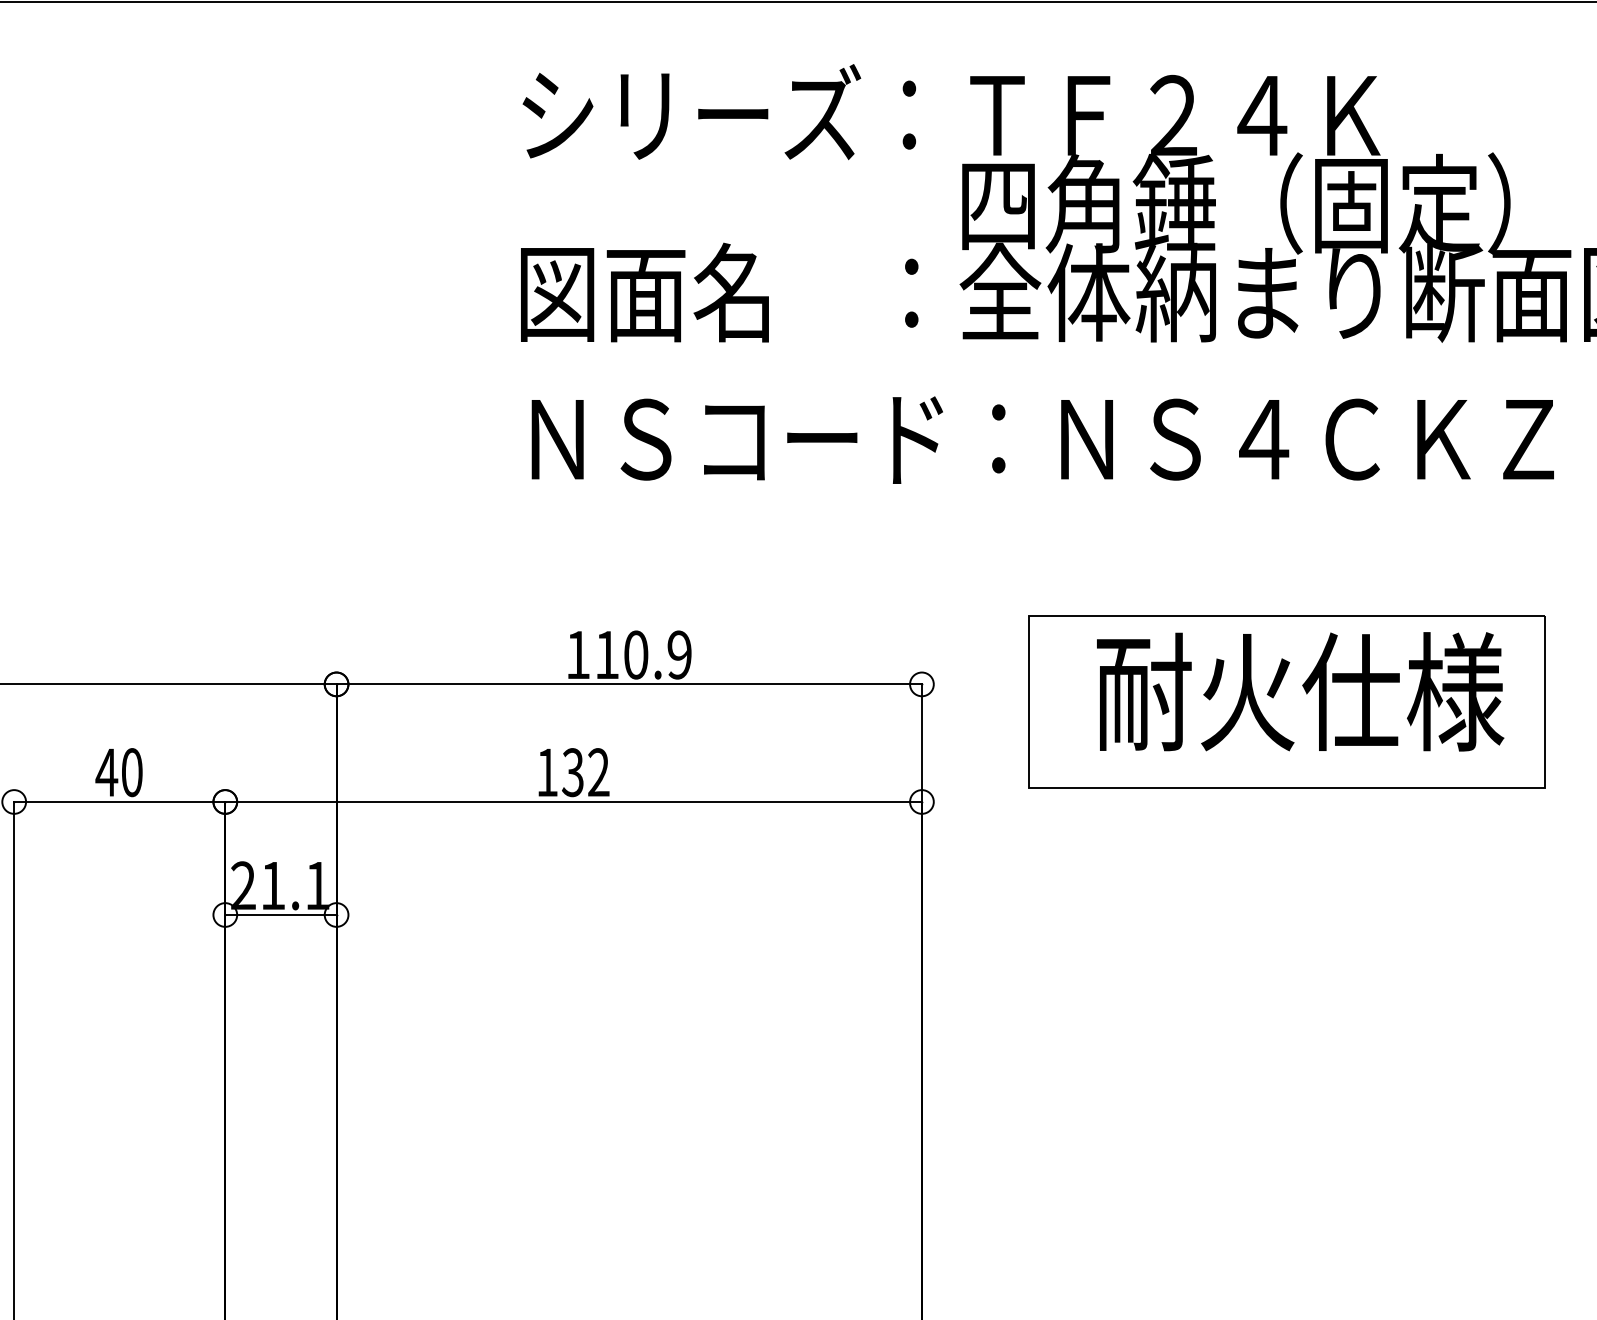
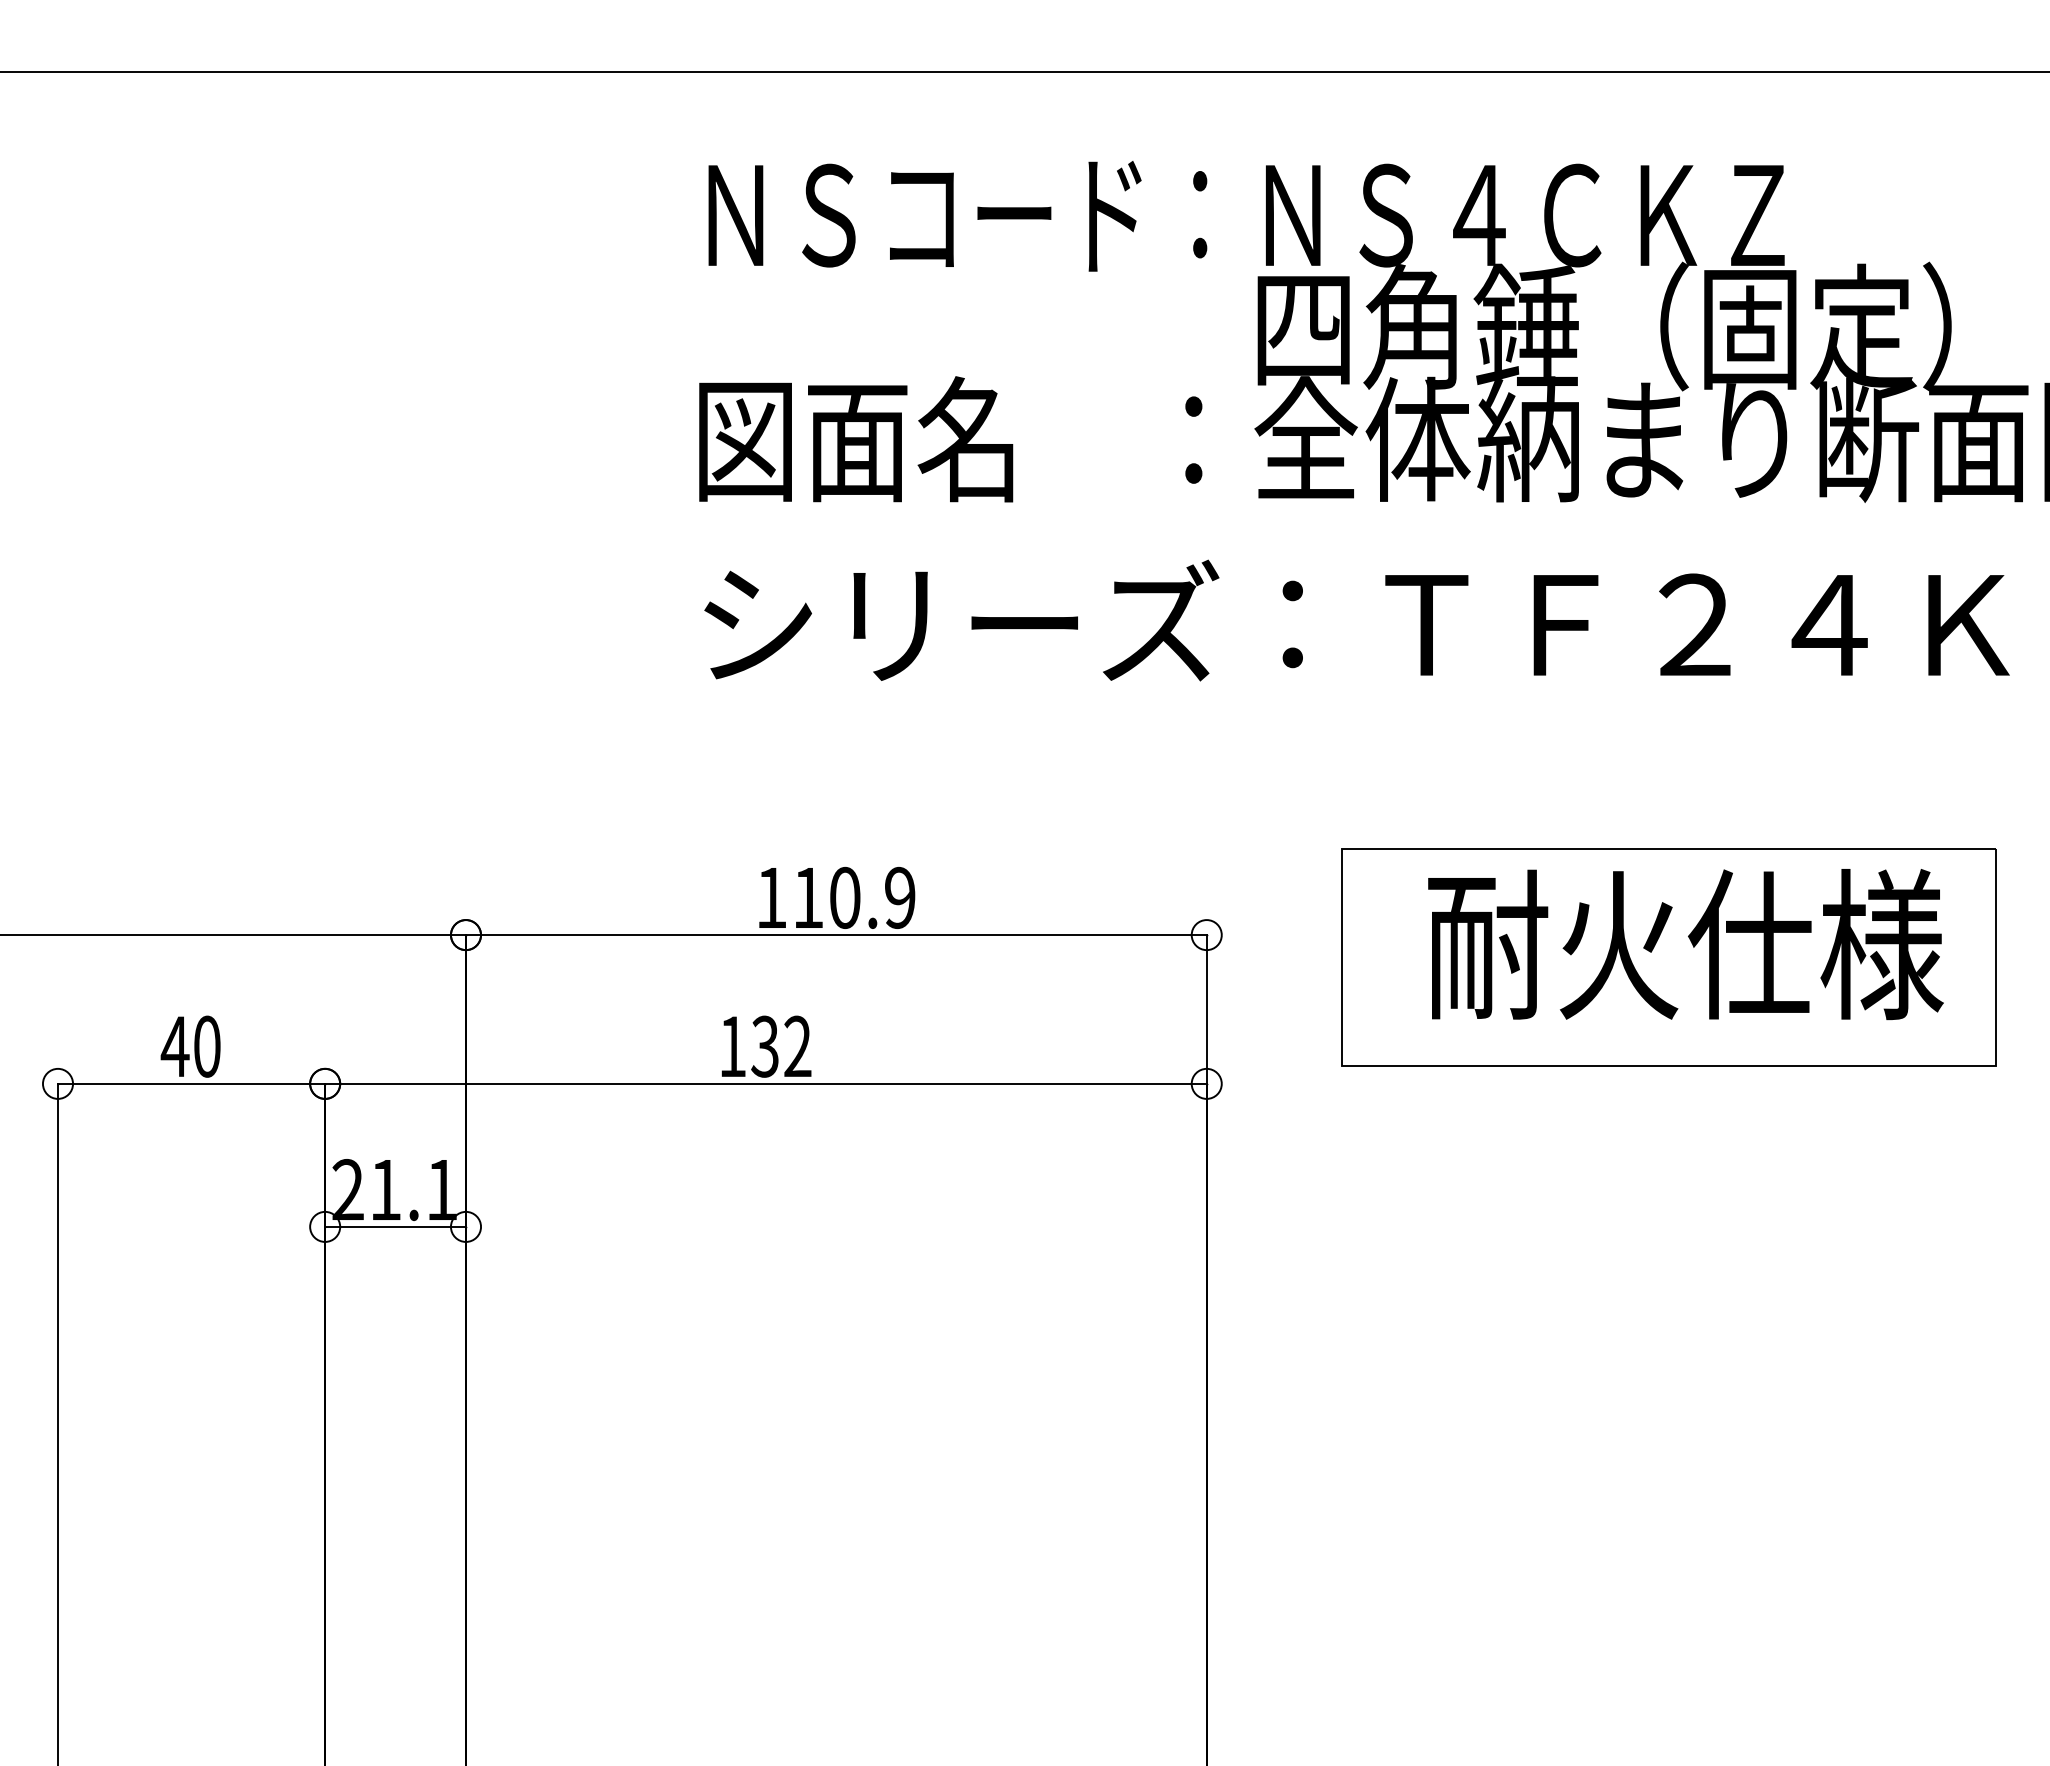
text: (951, 111) -> (1244, 210), シリーズ：ＴＦ２４Ｋ -> ＮＳコード：ＮＳ４ＣＫＺ
text: (1040, 435) -> (1356, 620), ＮＳコード：ＮＳ４ＣＫＺ -> シリーズ：ＴＦ２４Ｋ

